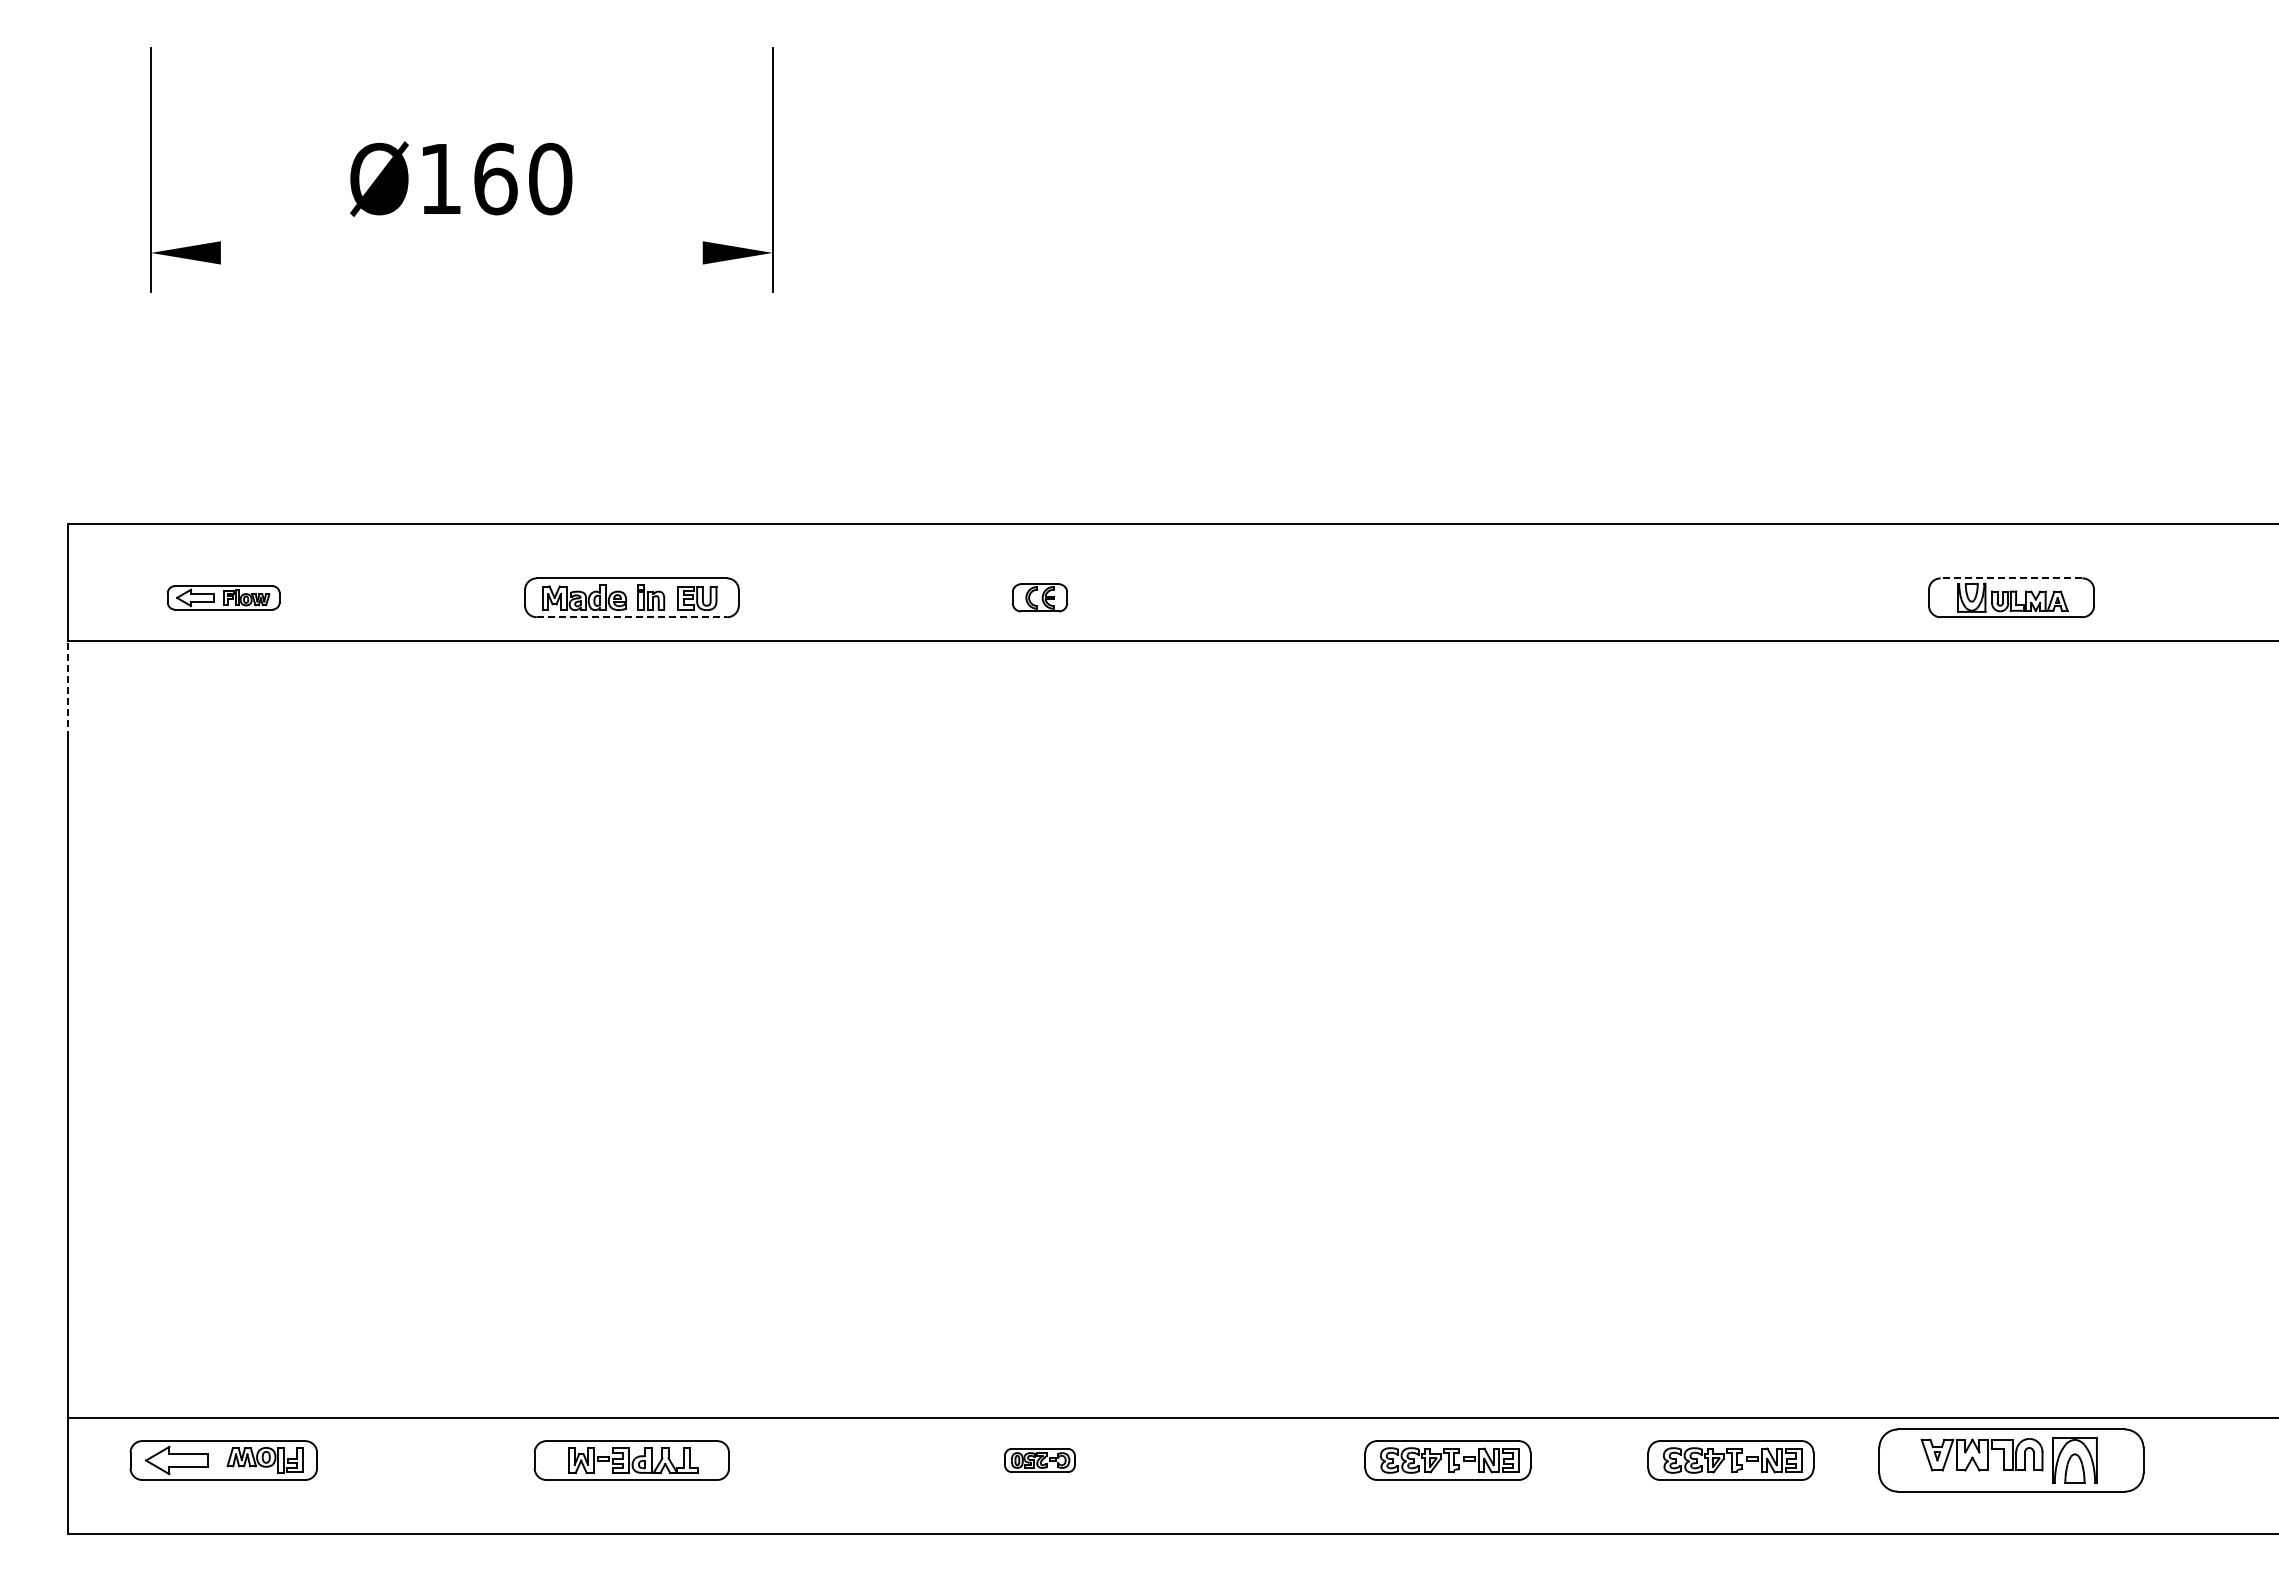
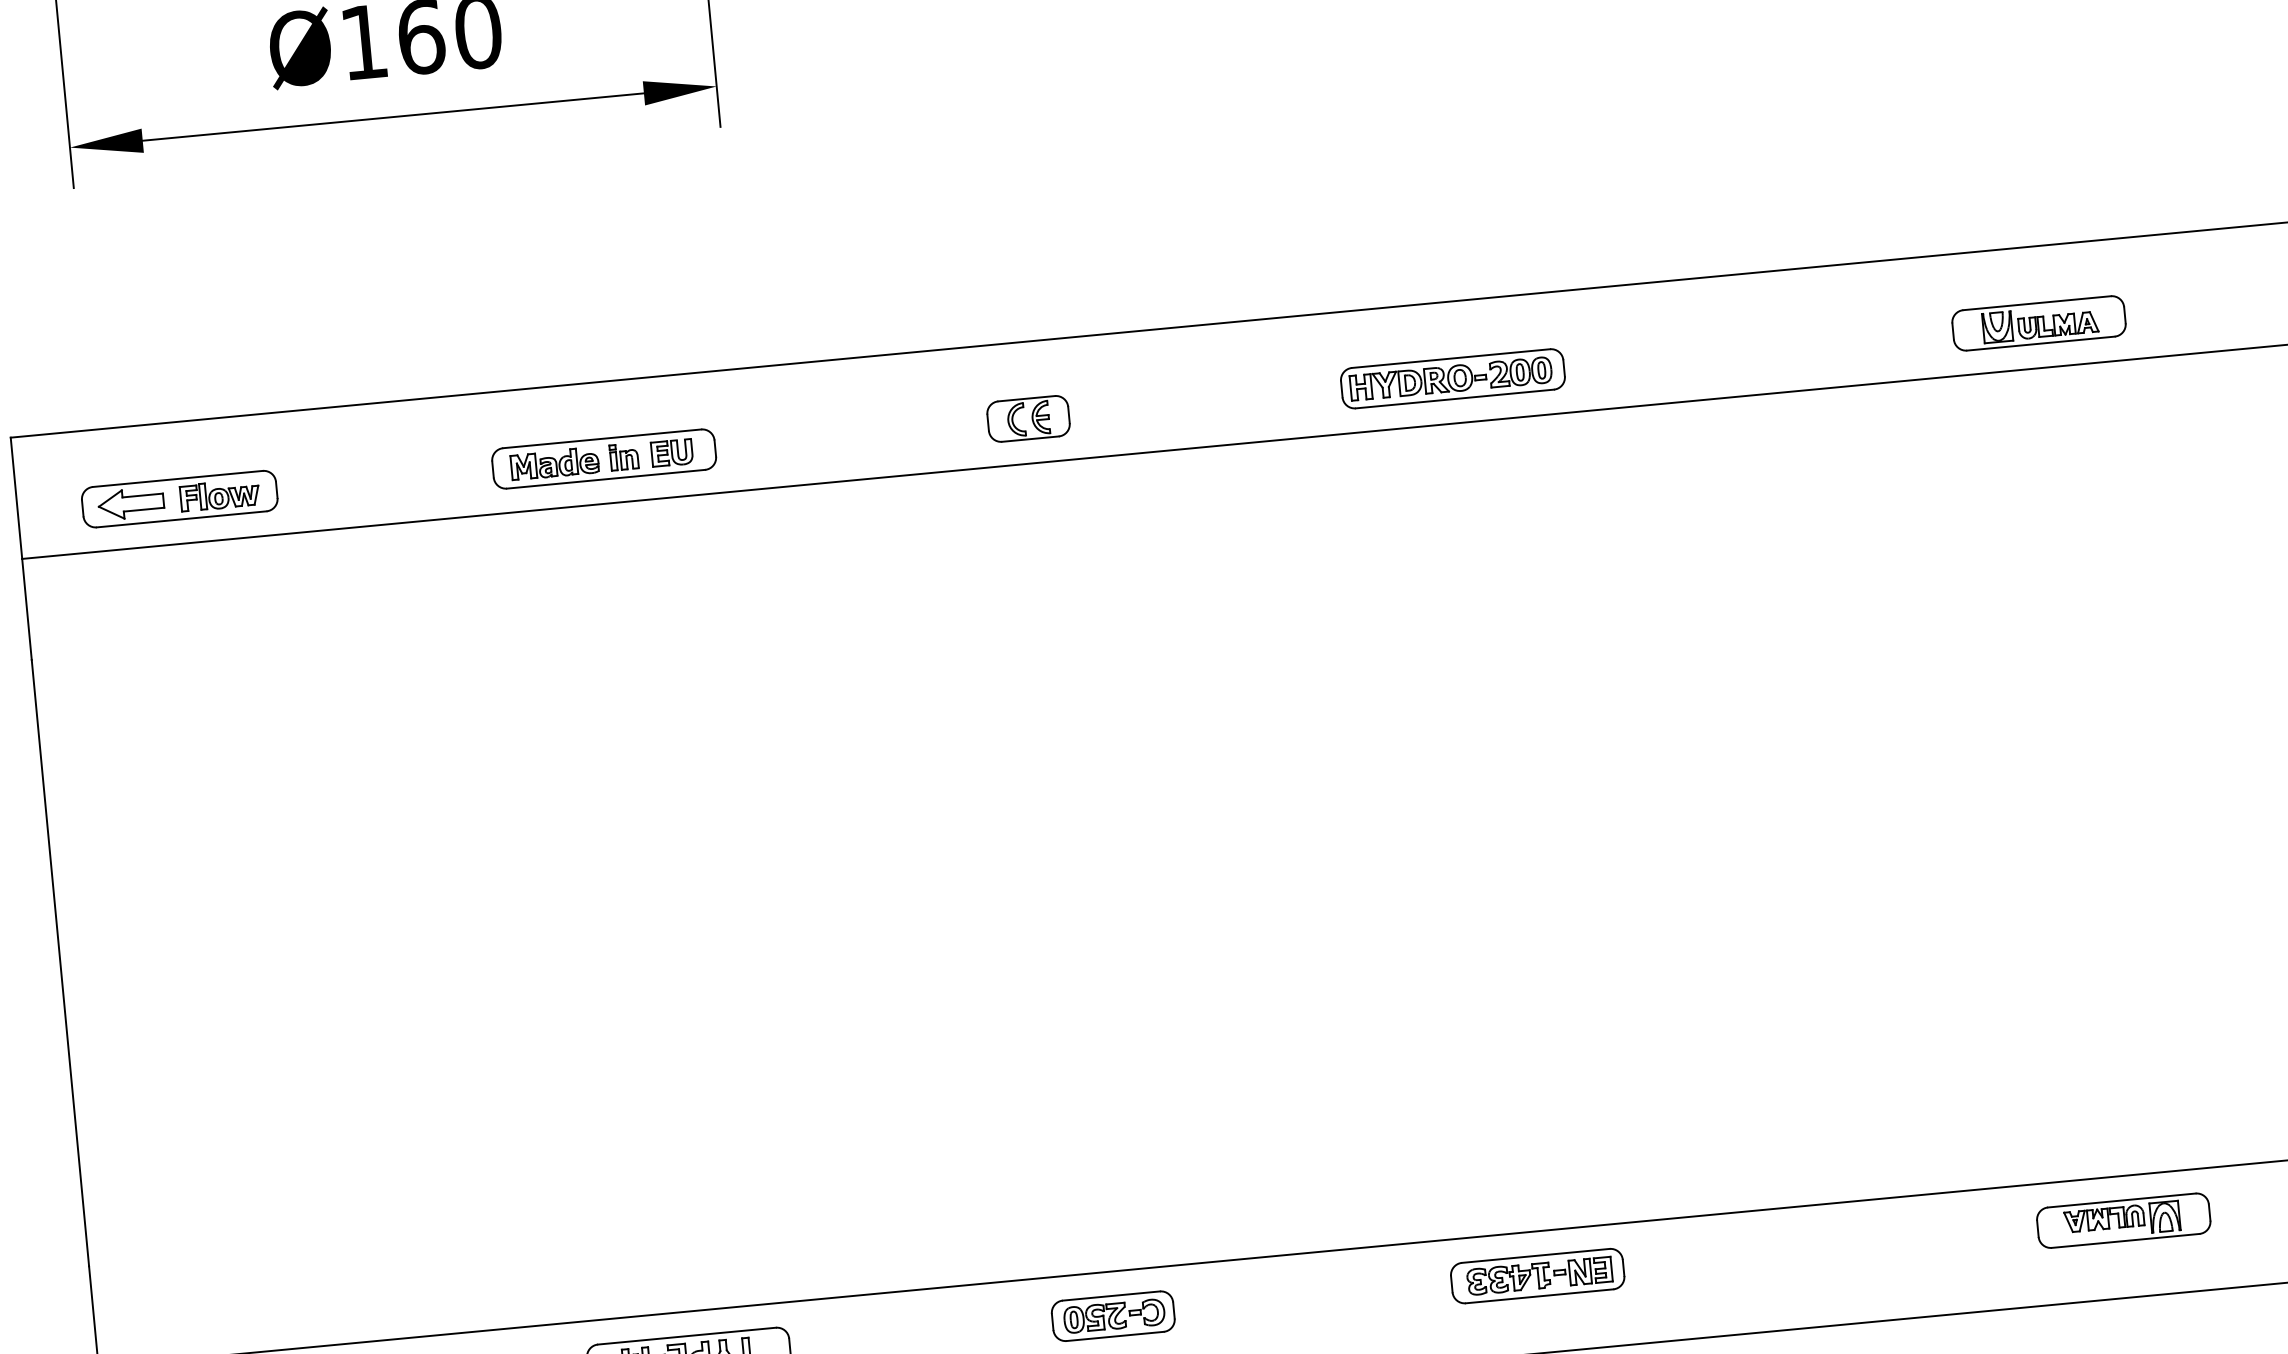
line: (461, 252) -> (392, 116), added
line: (2011, 578) -> (2037, 303), dashed -> solid
part: (223, 597) -> (179, 498), size x1.67
part: (1039, 597) -> (1028, 418), size x1.43
part: (1447, 597) -> (1452, 378), added
line: (632, 617) -> (606, 479), dashed -> solid
line: (68, 689) -> (27, 609), dashed -> solid
part: (1039, 1460) -> (1112, 1316), size x1.67
part: (1730, 1460) -> (1831, 1248), removed
part: (2011, 1460) -> (2123, 1220), size x0.62

